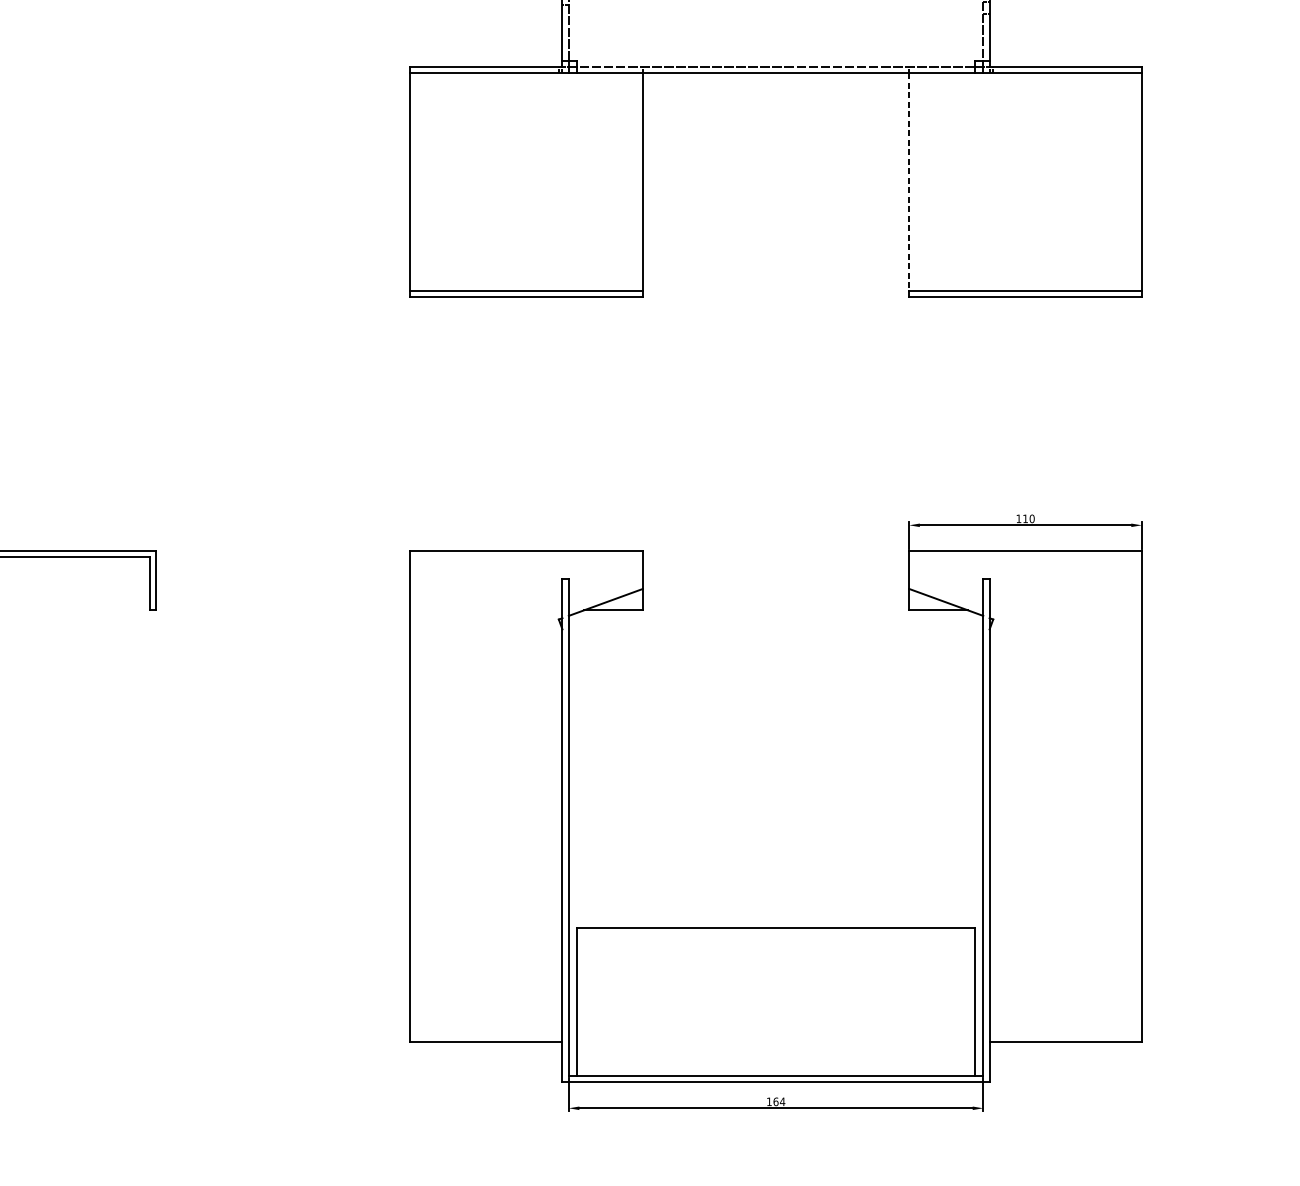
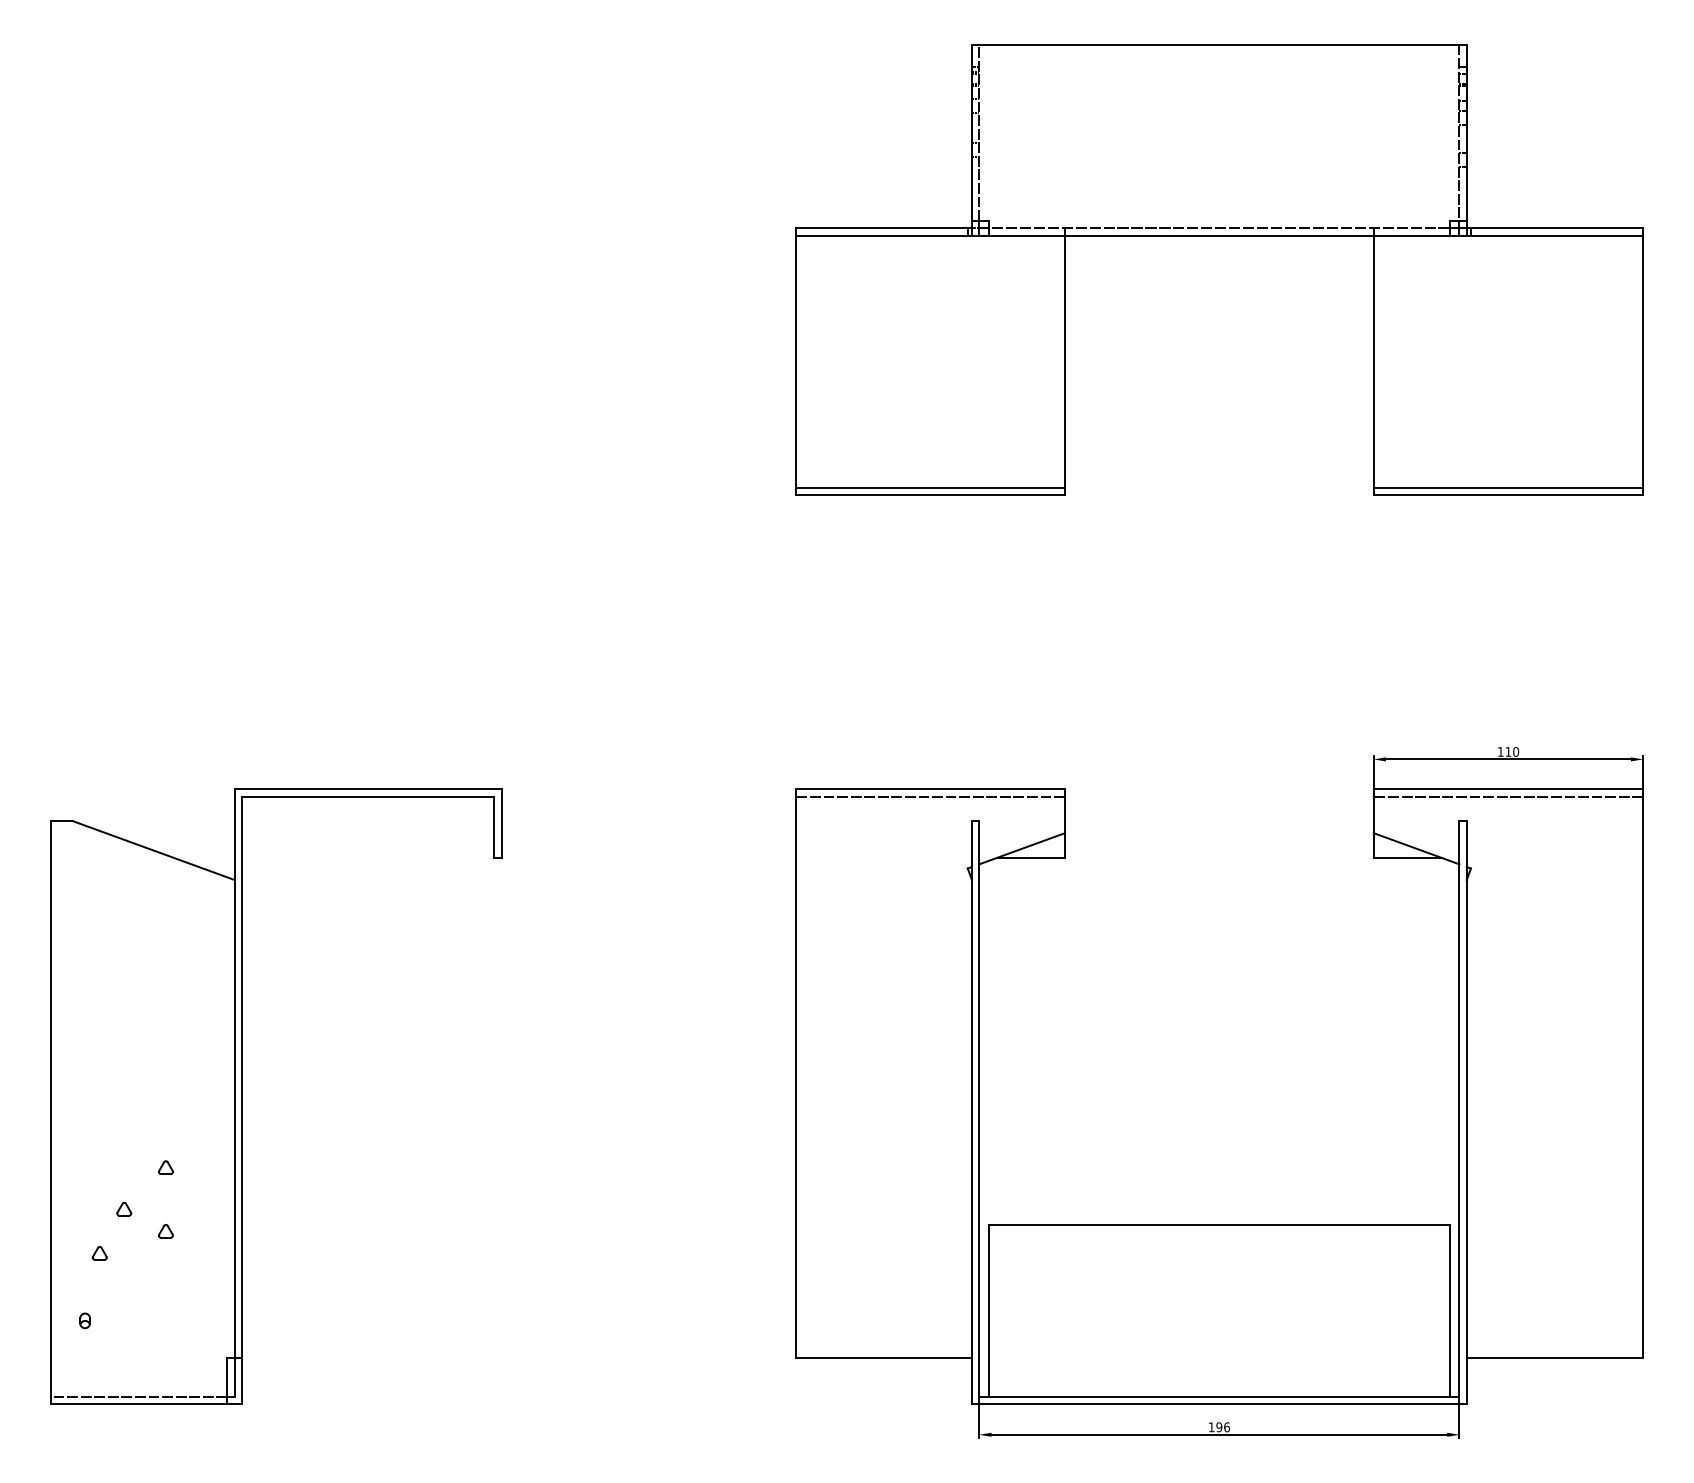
line: (909, 182) -> (1373, 362), dashed -> solid
line: (526, 557) -> (930, 796), added
line: (1025, 557) -> (1508, 796), added
text: (779, 1102) -> (1223, 1427), 164 -> 196

